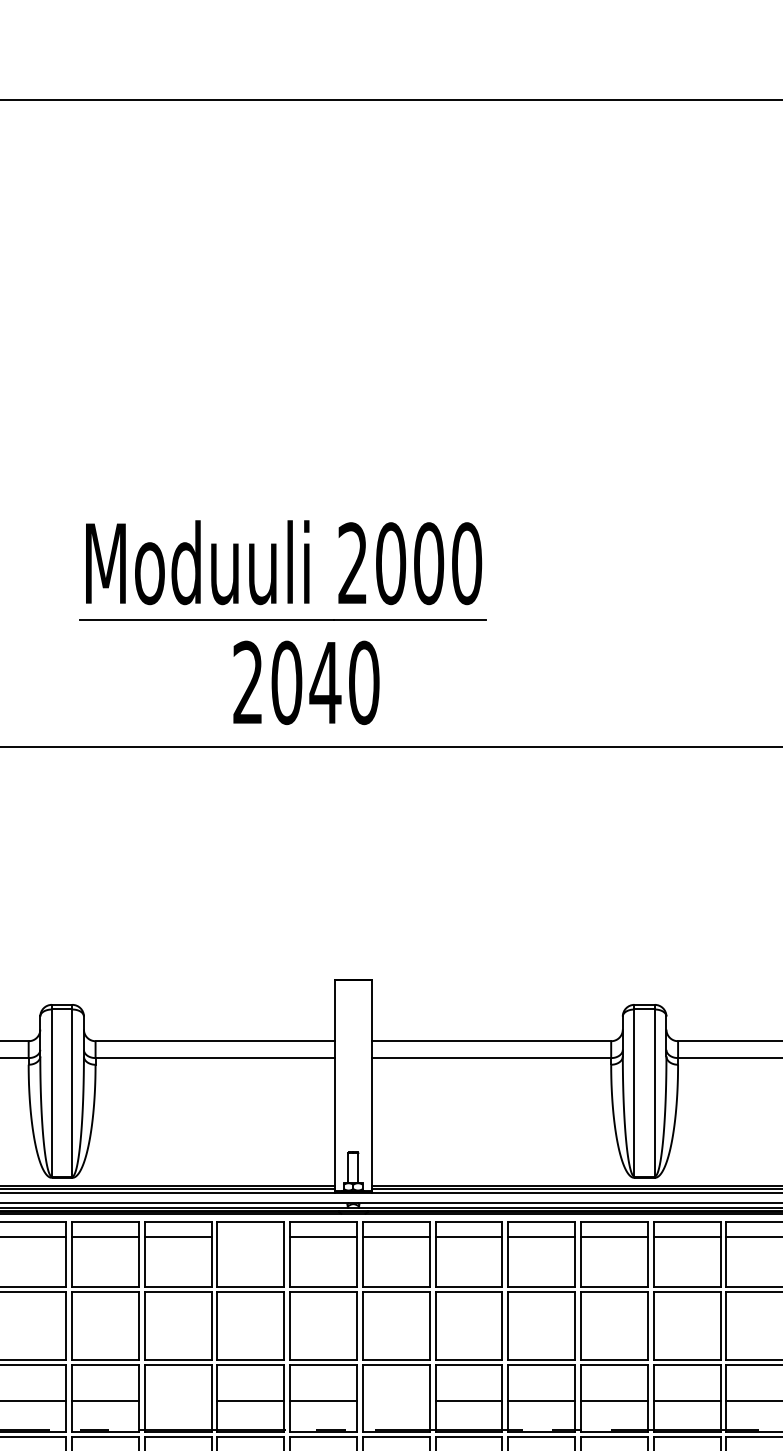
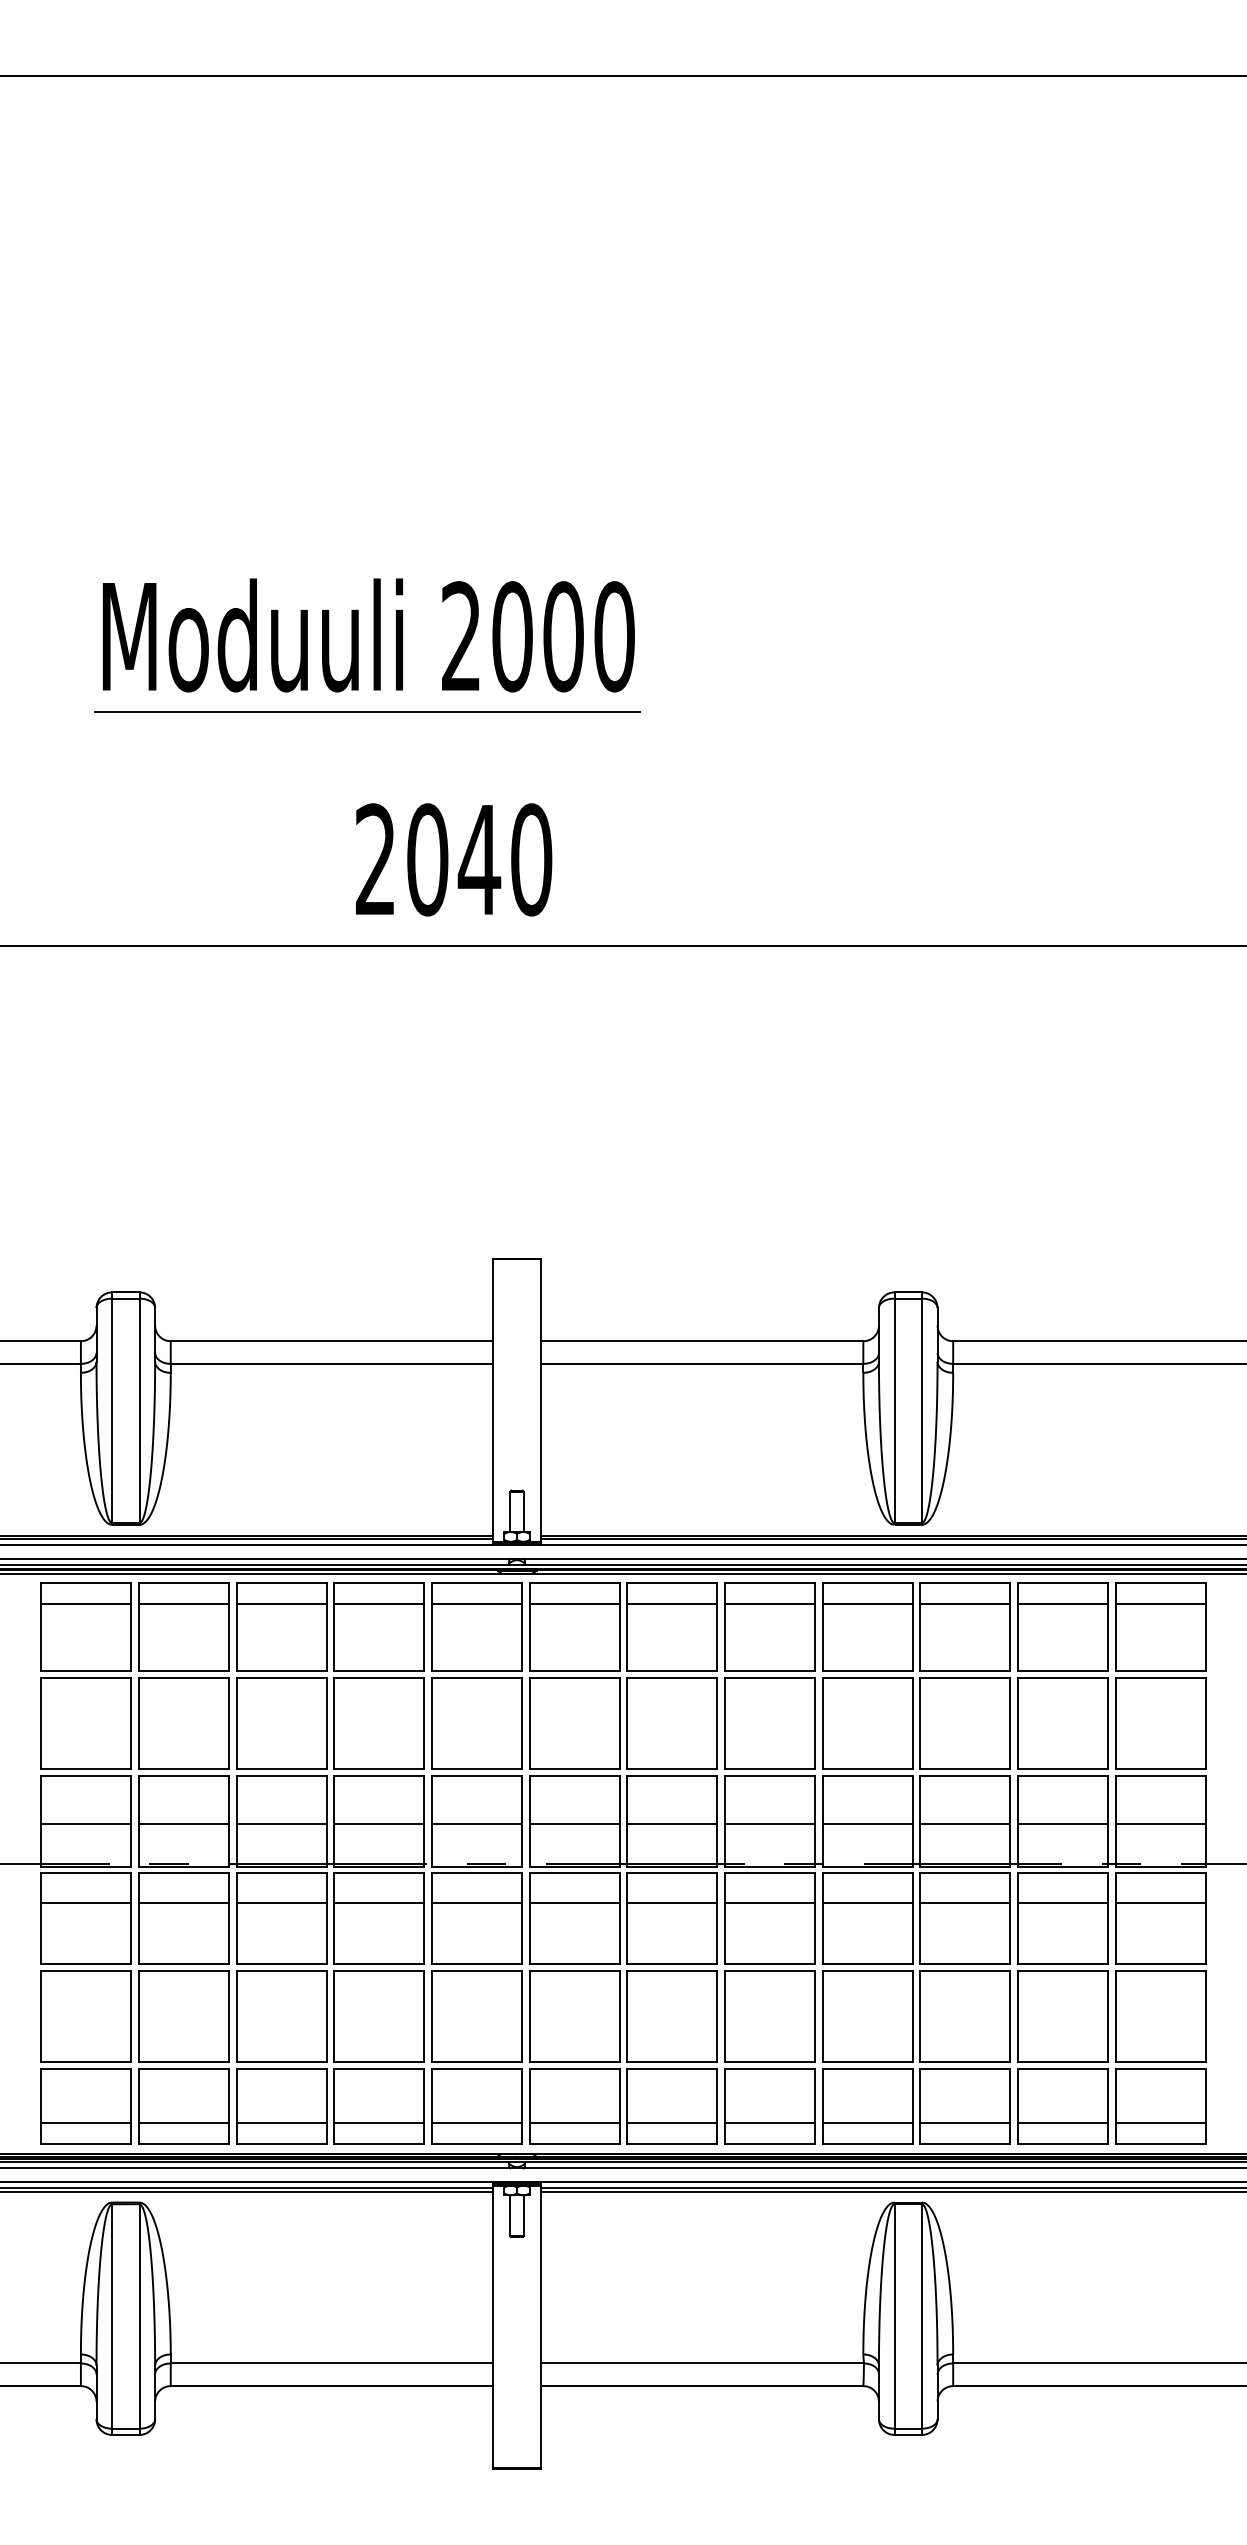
part: (282, 570) -> (367, 645), moved
line: (250, 1236) -> (379, 1603), added
line: (178, 1401) -> (281, 1824), added
line: (396, 1401) -> (574, 1824), added

